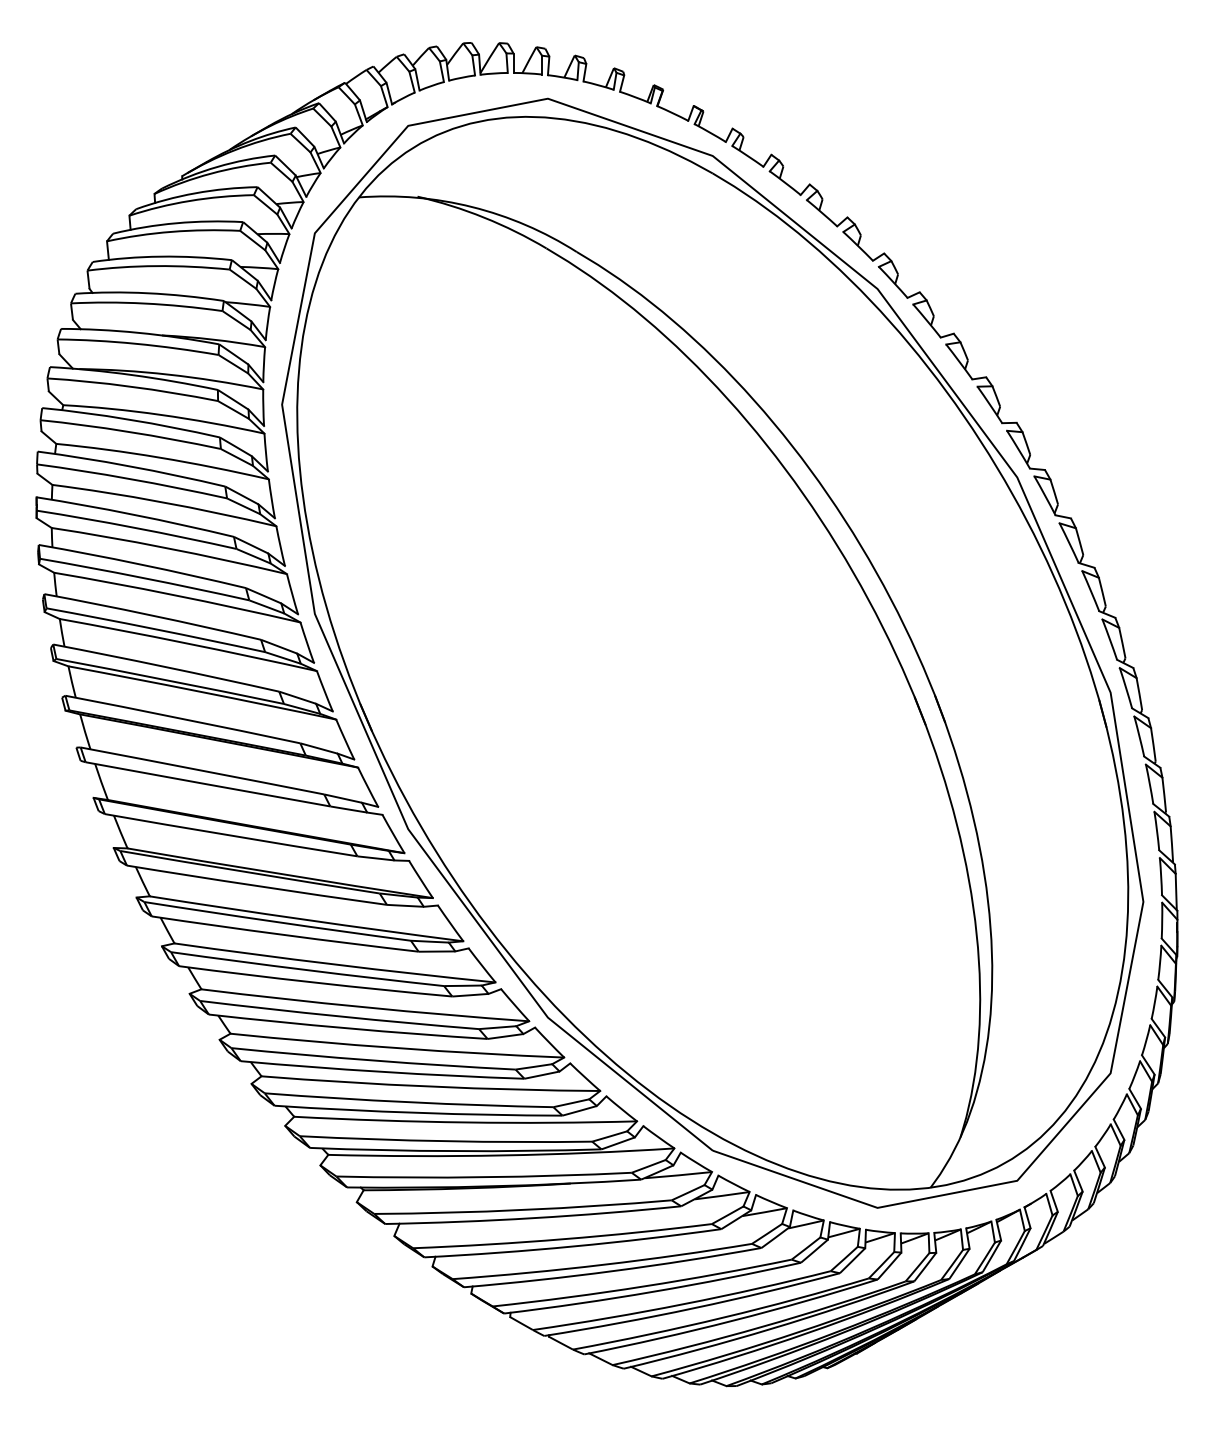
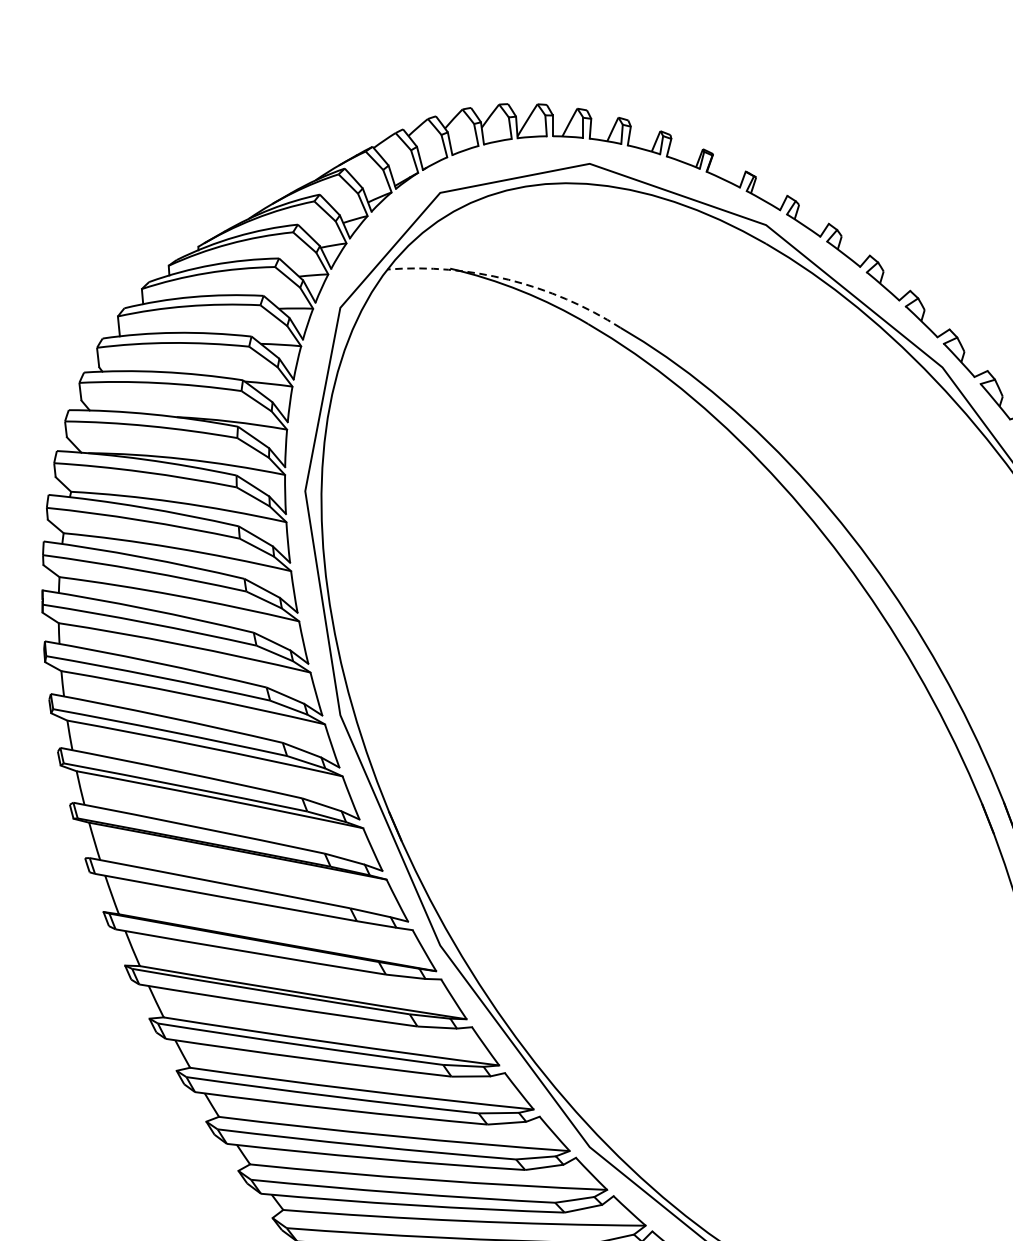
arc: (472, 207) -> (509, 280), solid -> dashed

